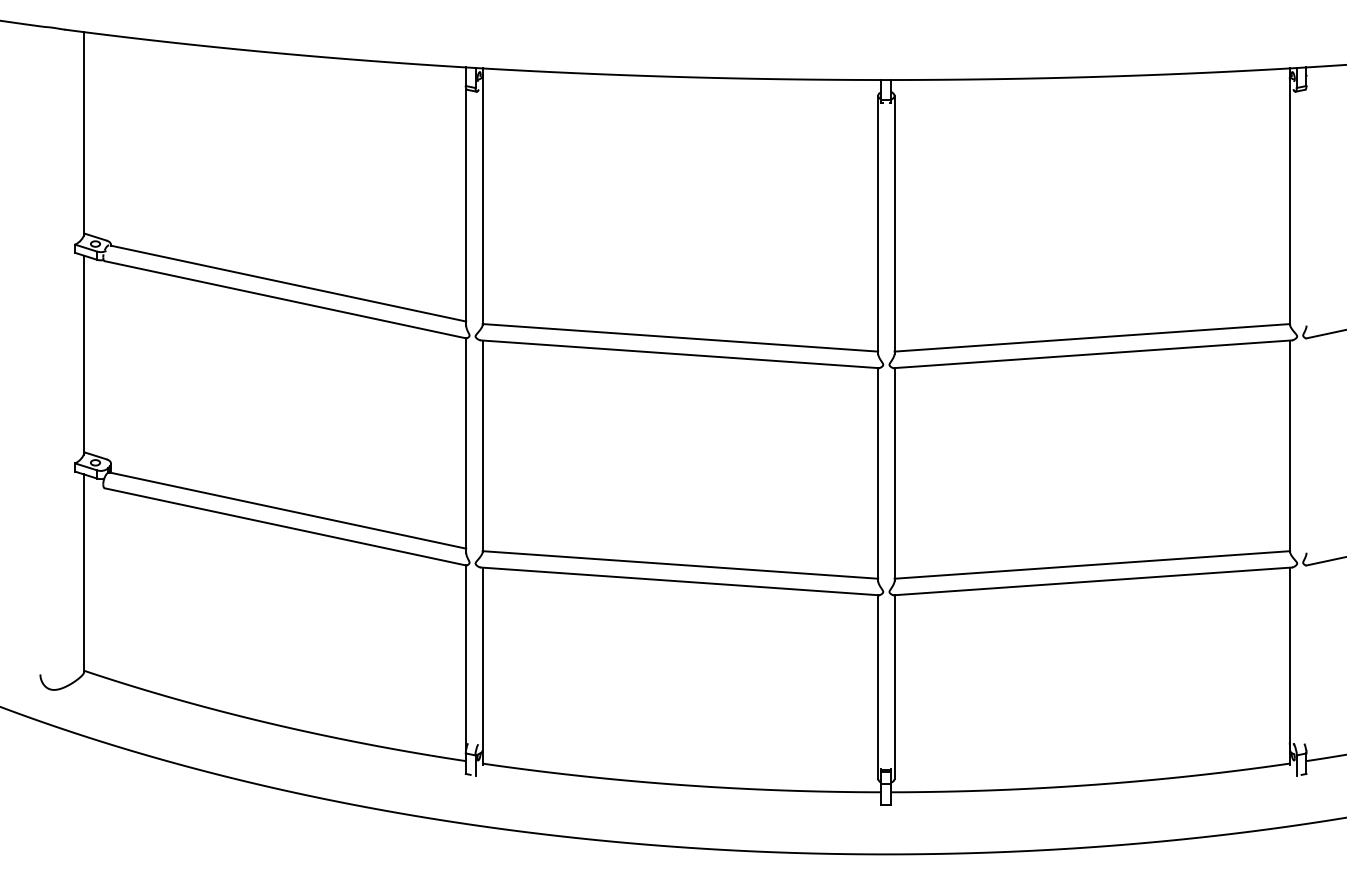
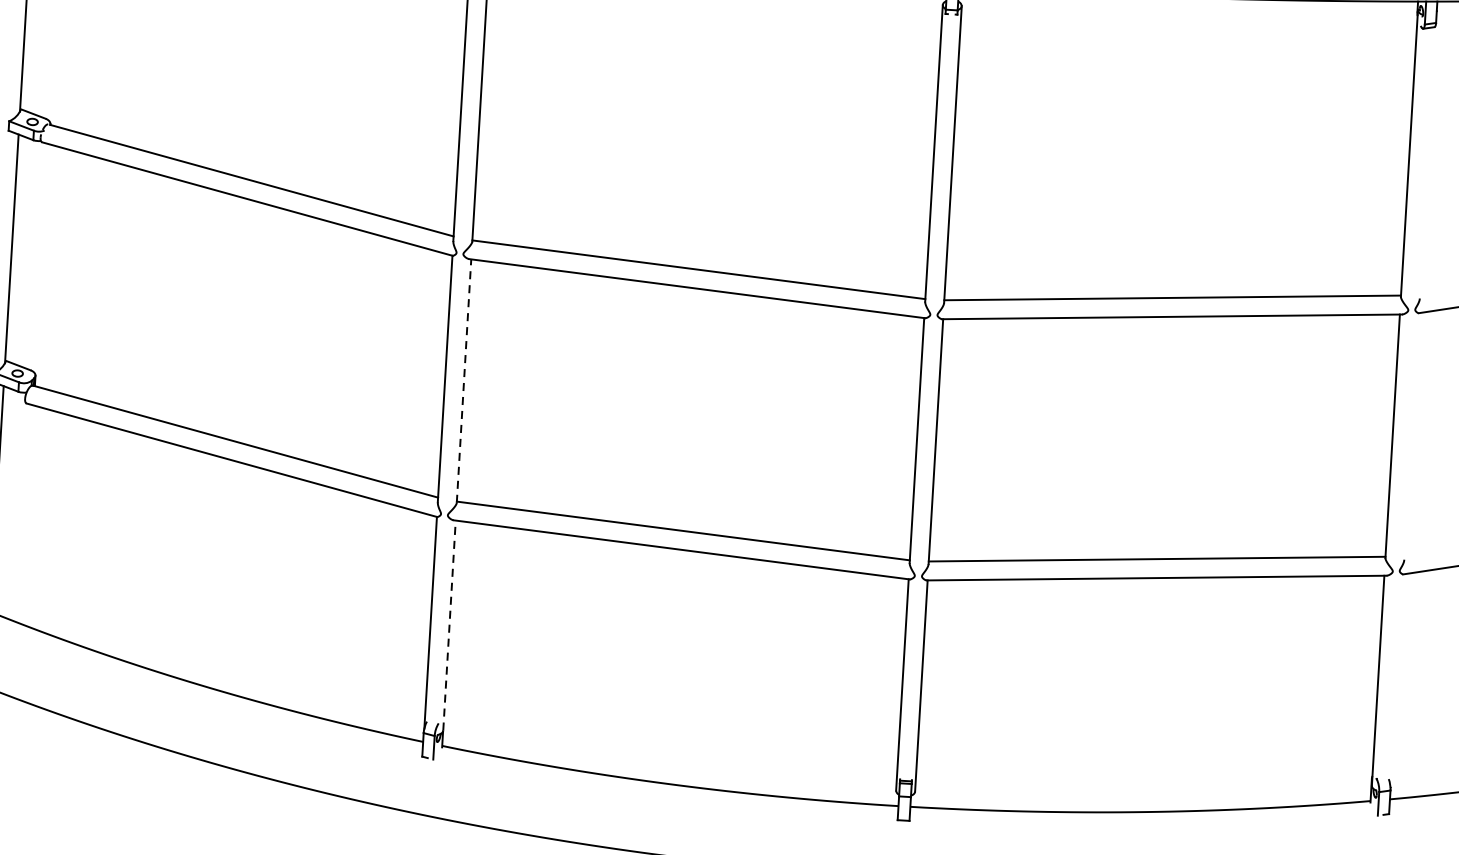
line: (482, 446) -> (463, 381), solid -> dashed
line: (482, 658) -> (449, 625), solid -> dashed

